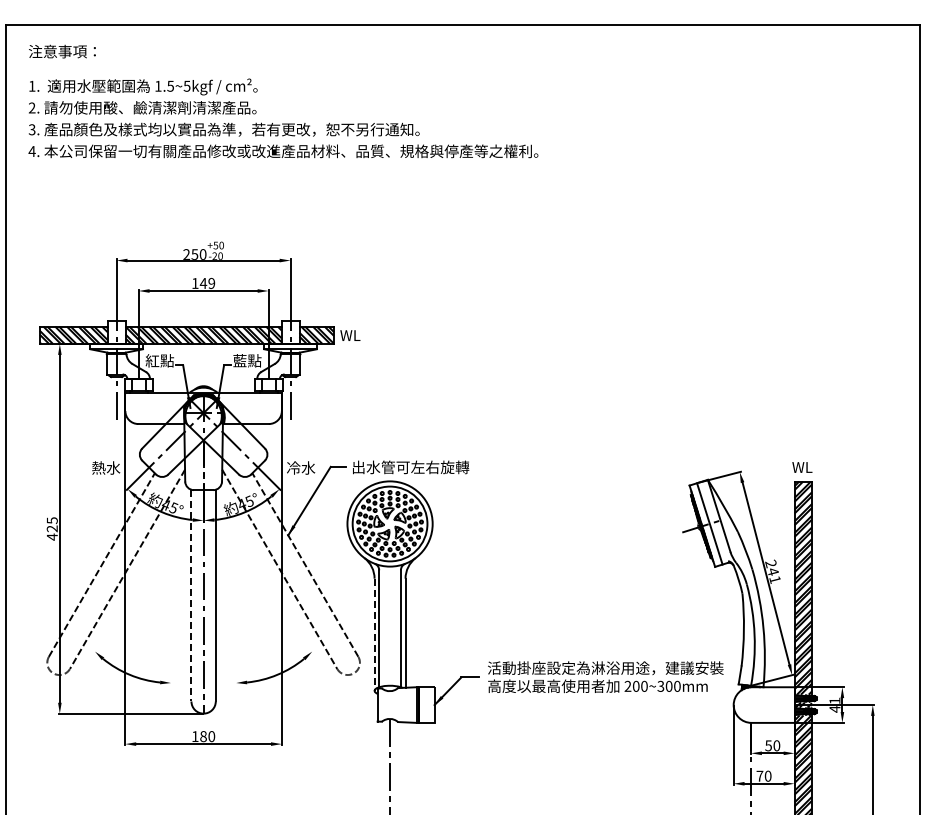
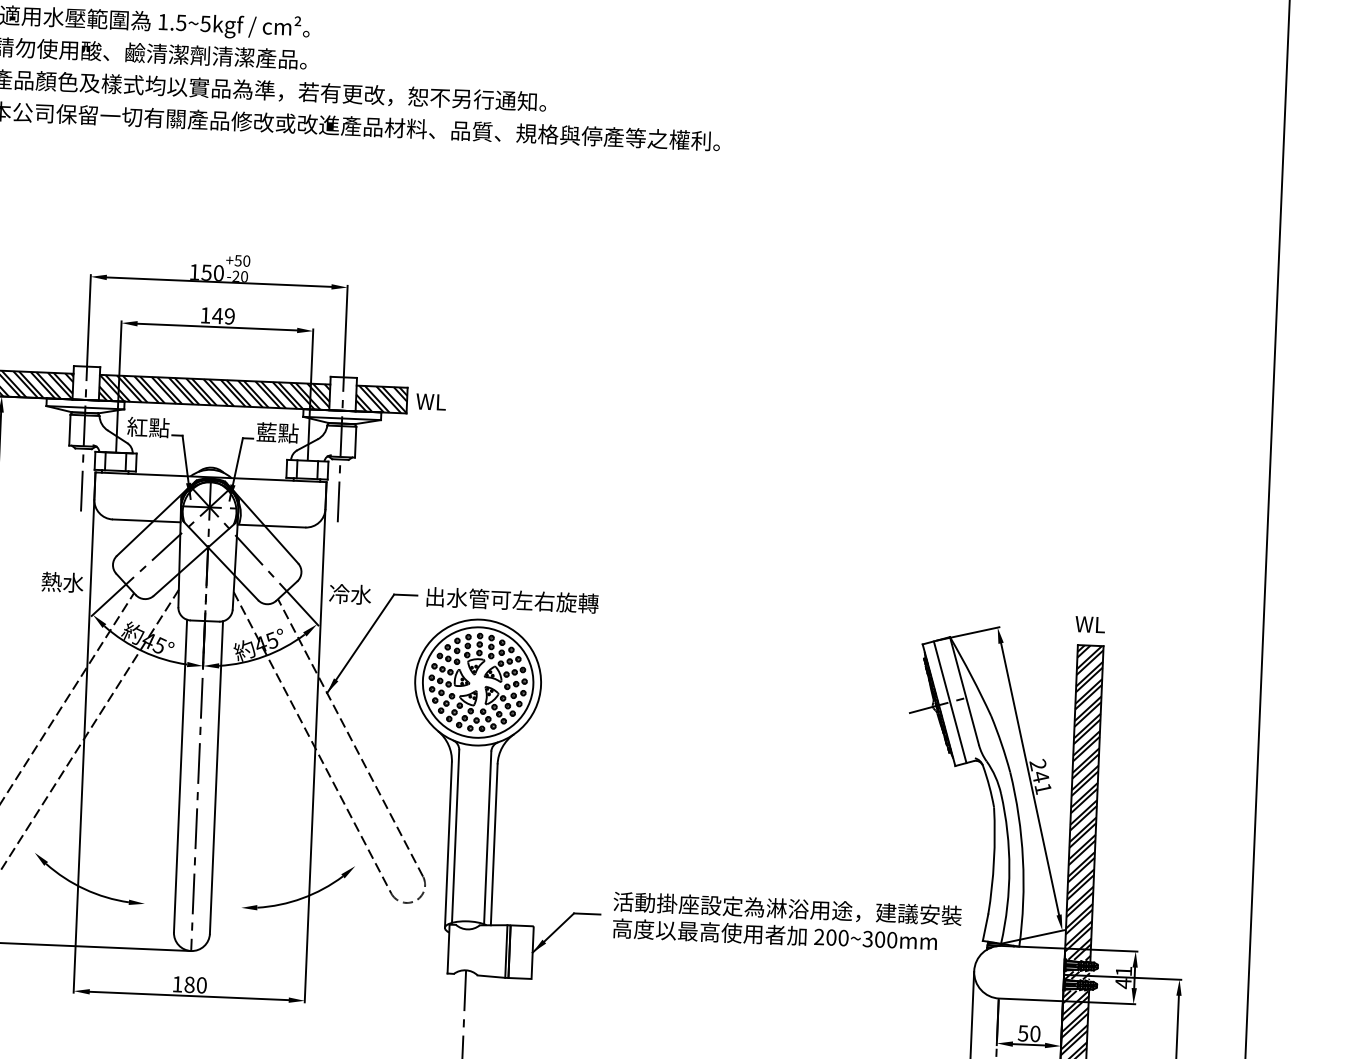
text: (186, 254) -> (194, 272), 250 -> 150
line: (191, 595) -> (180, 775), dashed -> solid
line: (374, 635) -> (448, 846), dashed -> solid

